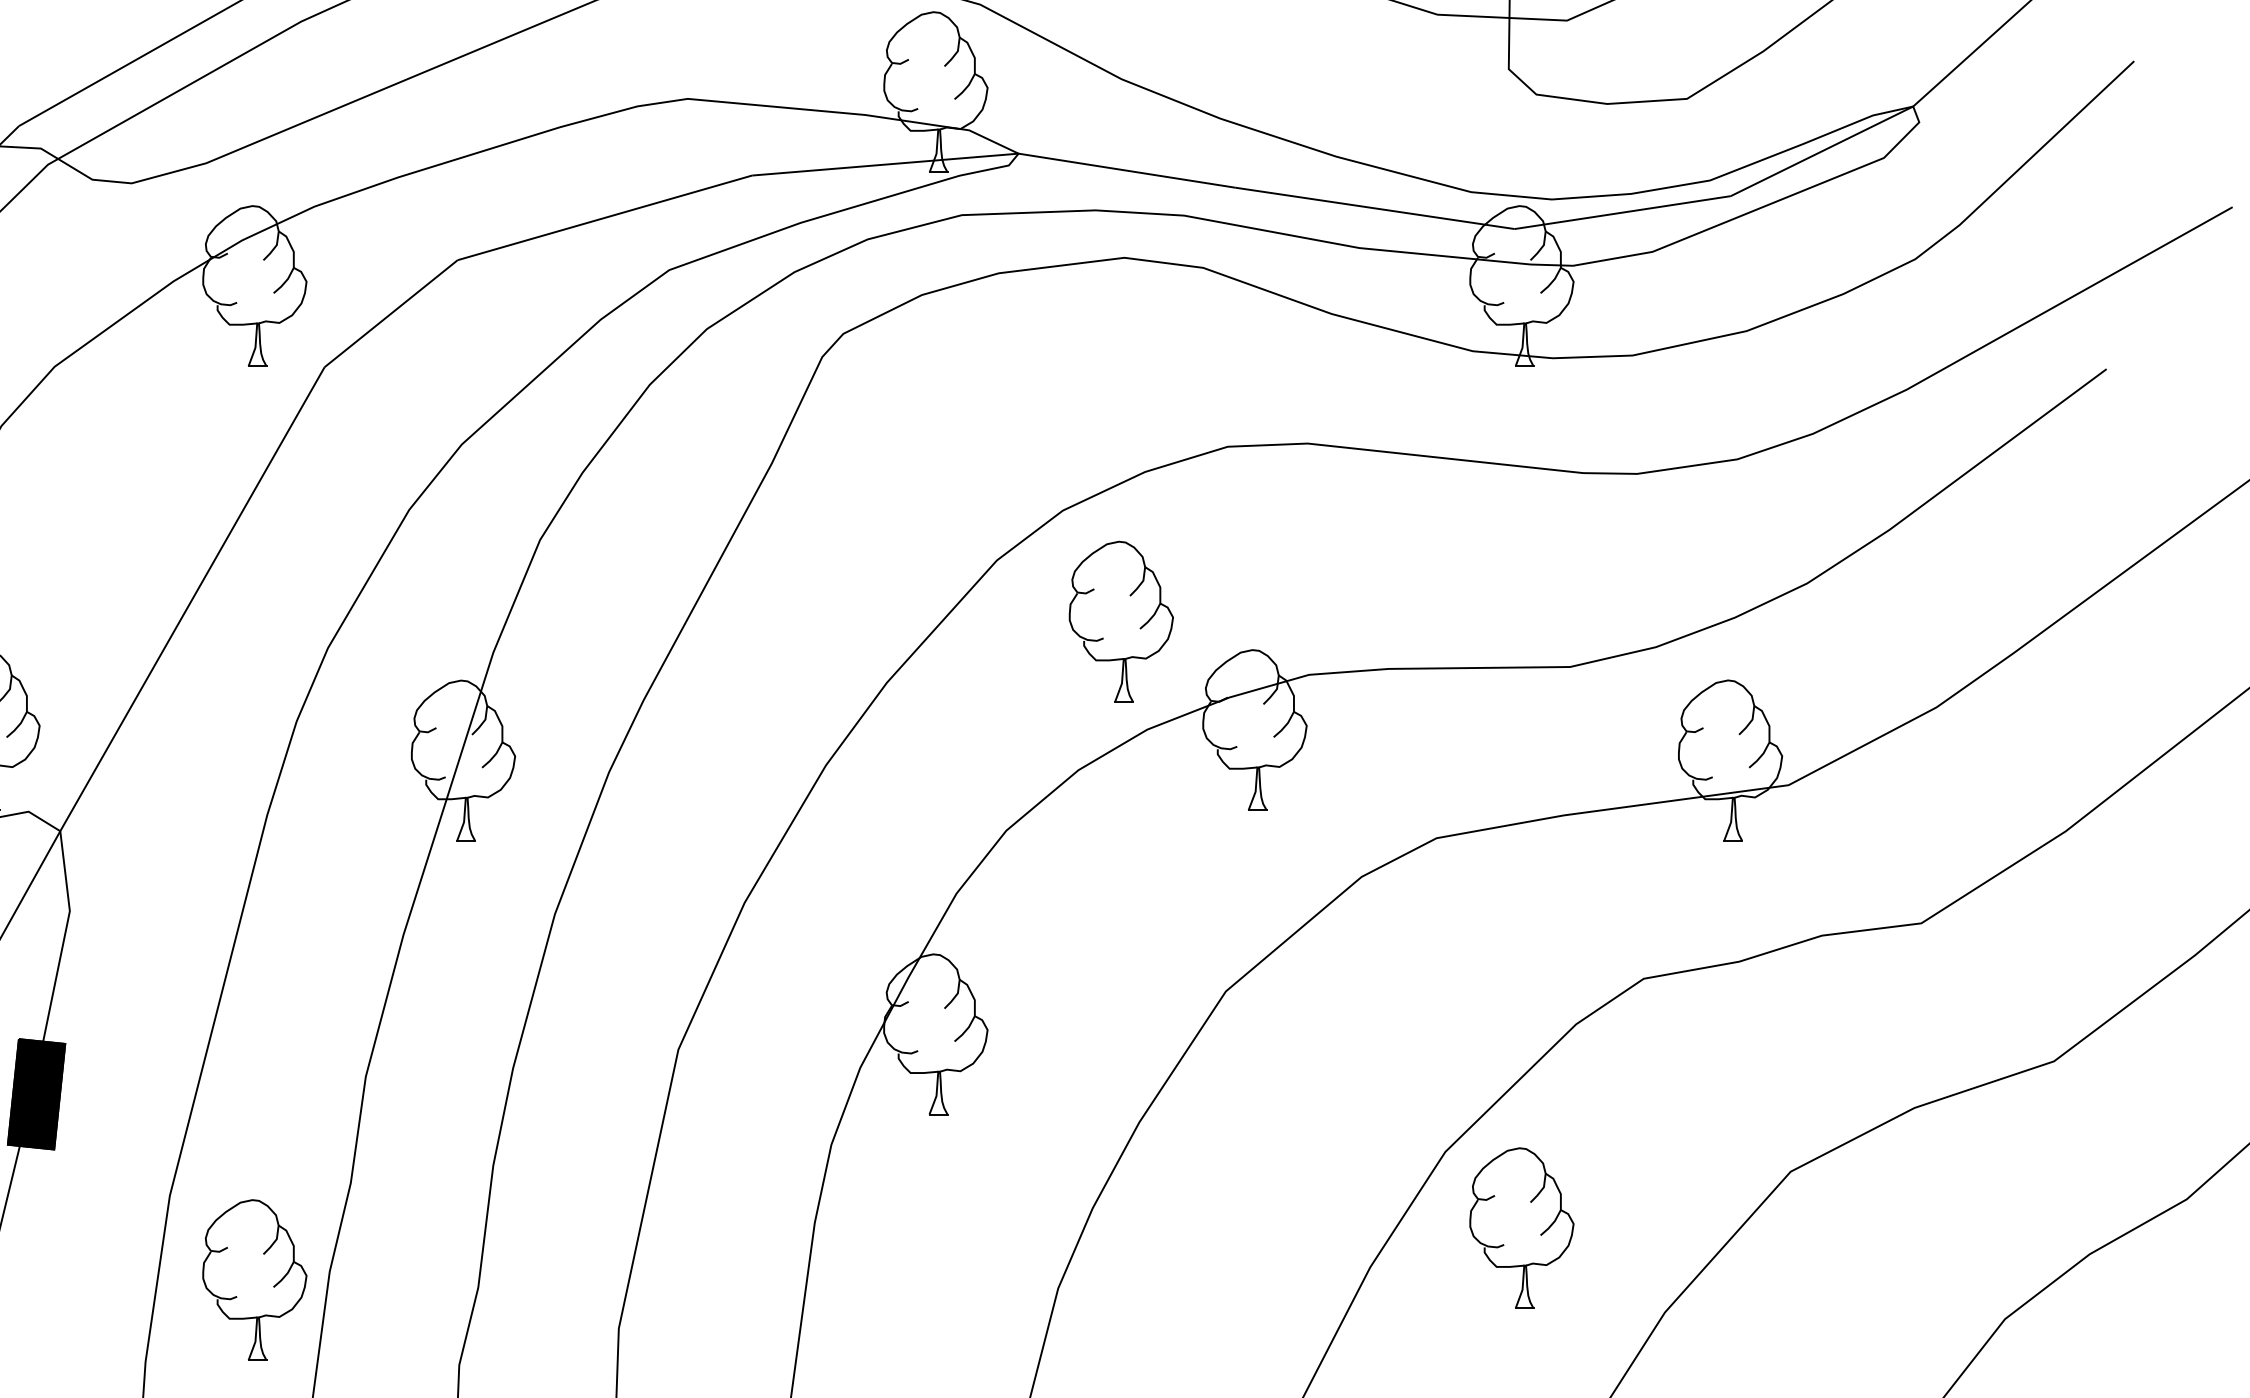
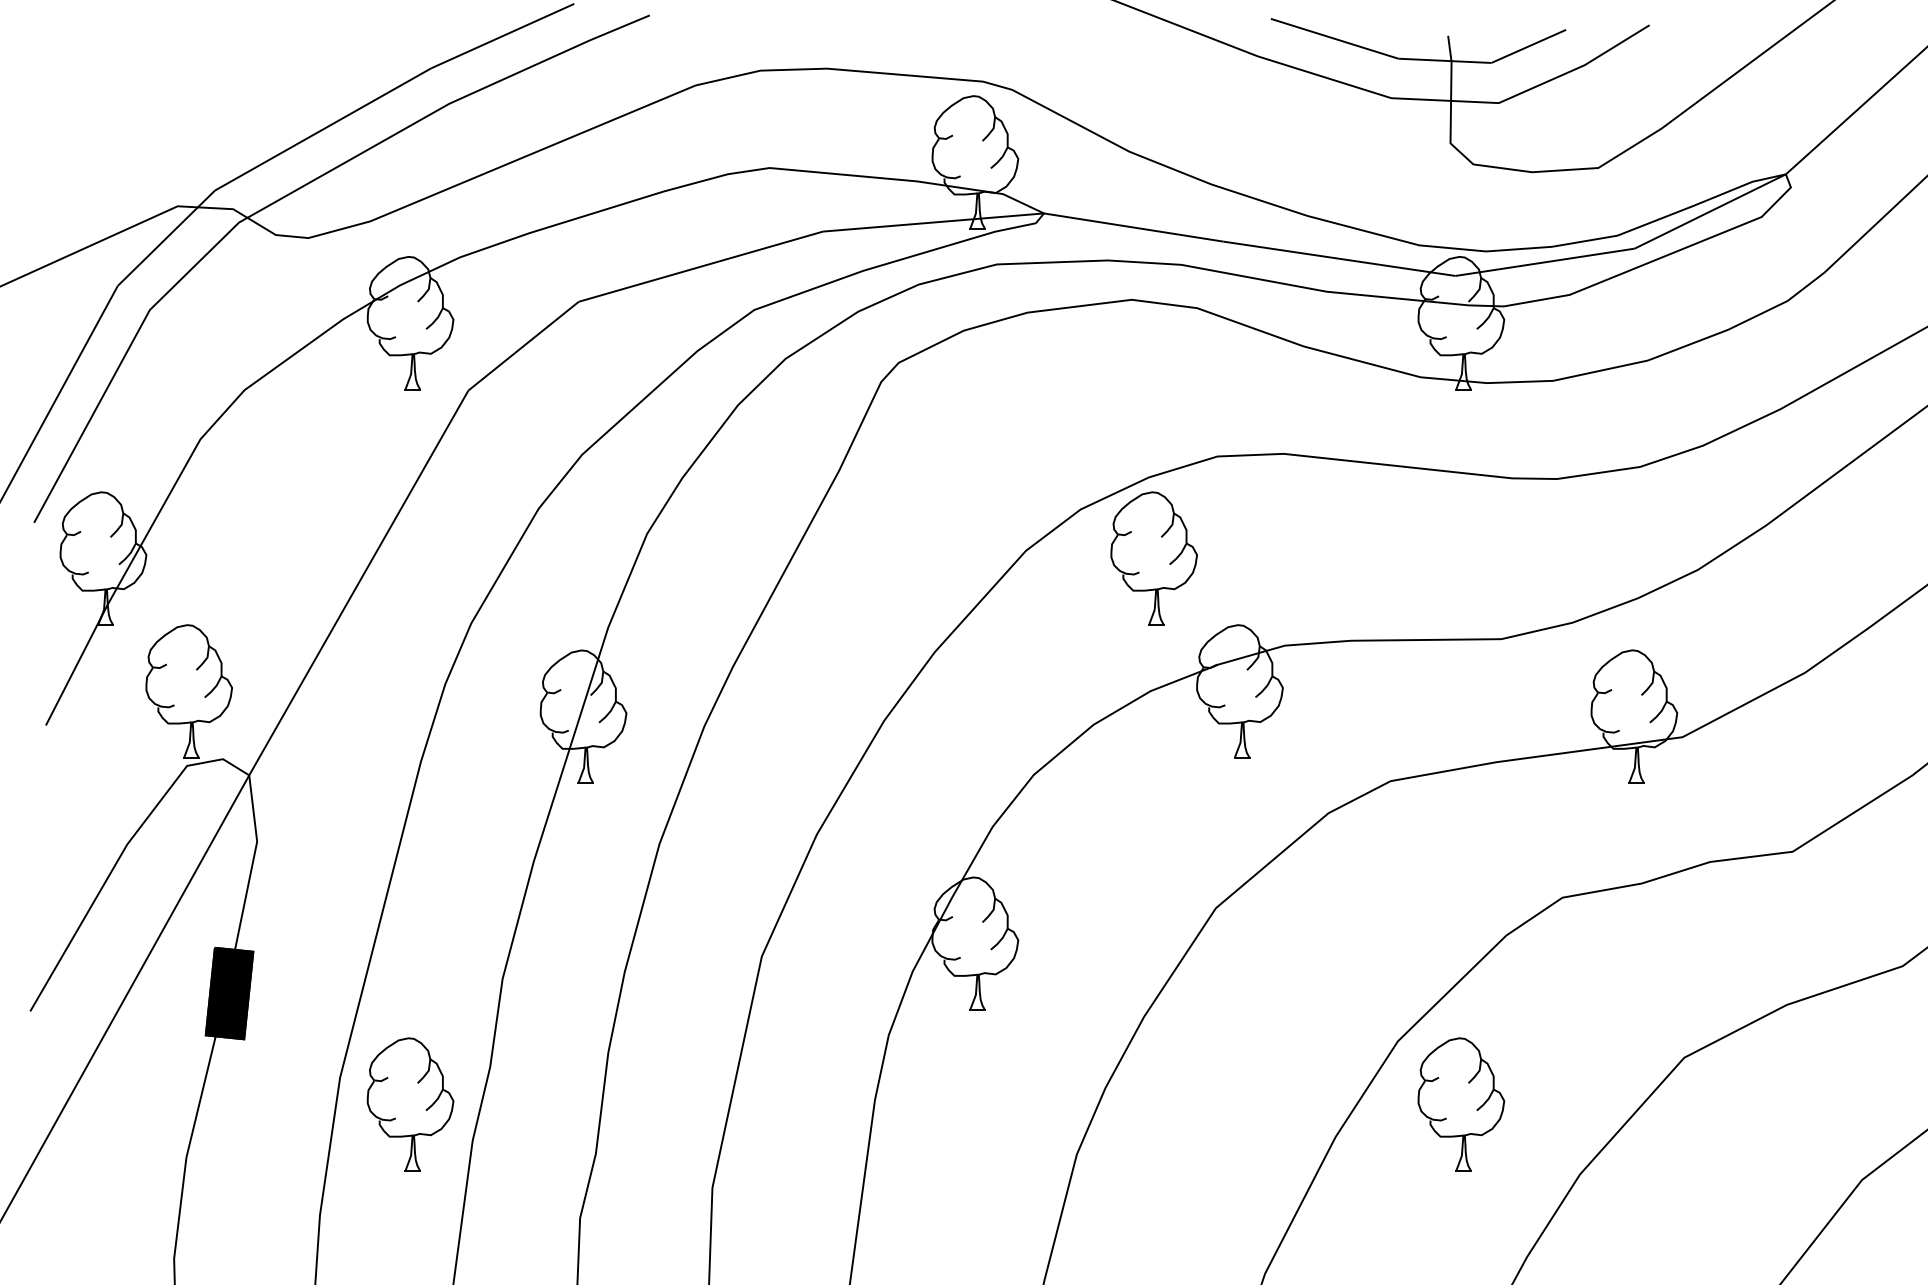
part: (1120, 621) -> (1153, 558), moved
part: (254, 1279) -> (410, 1104), moved

